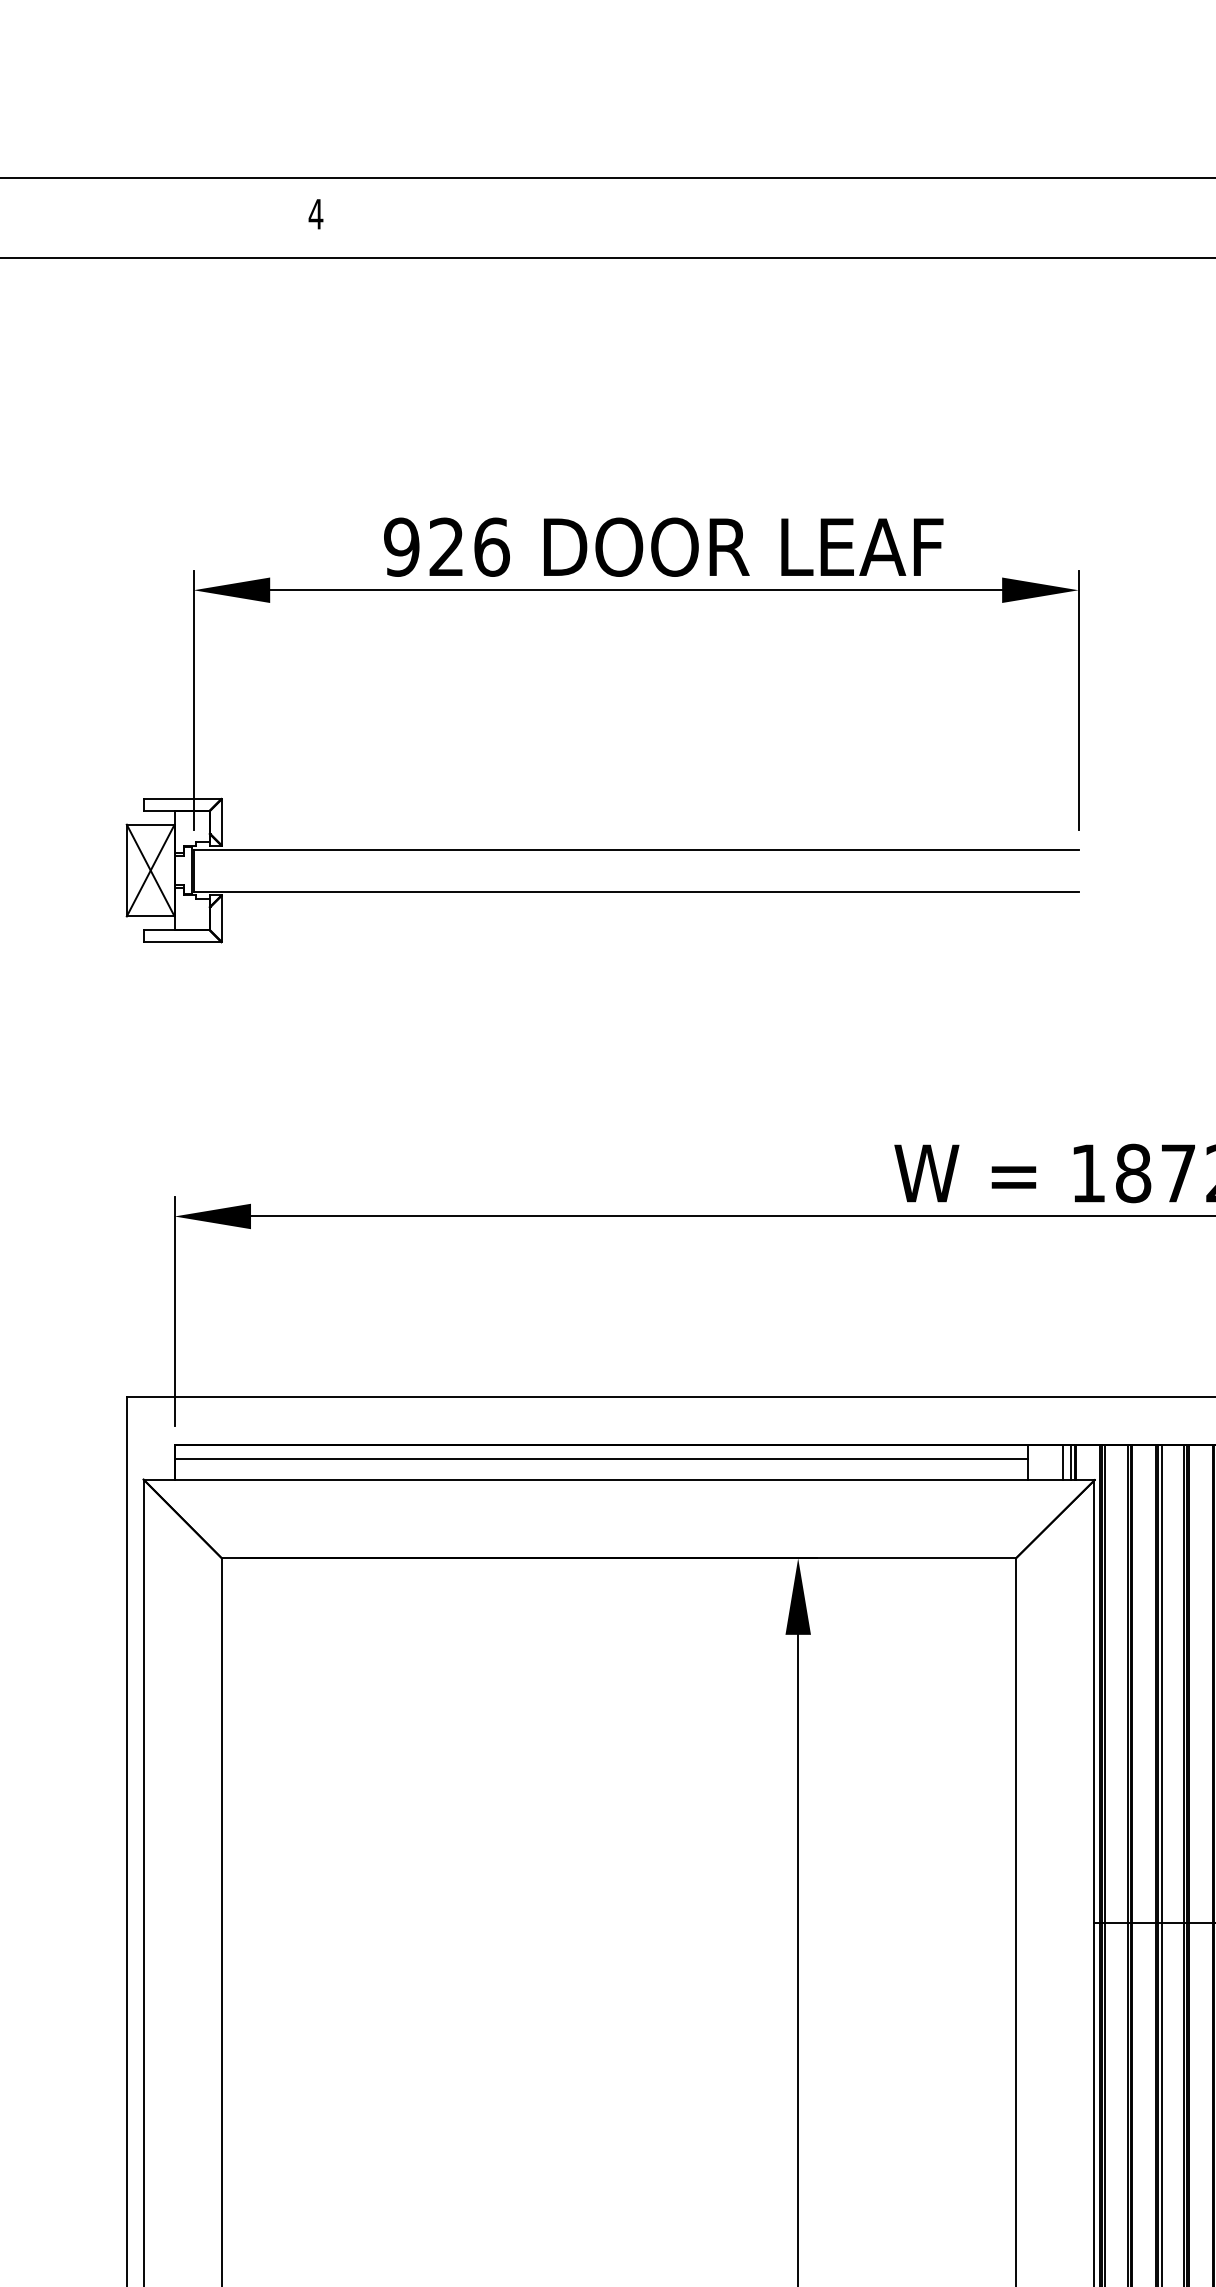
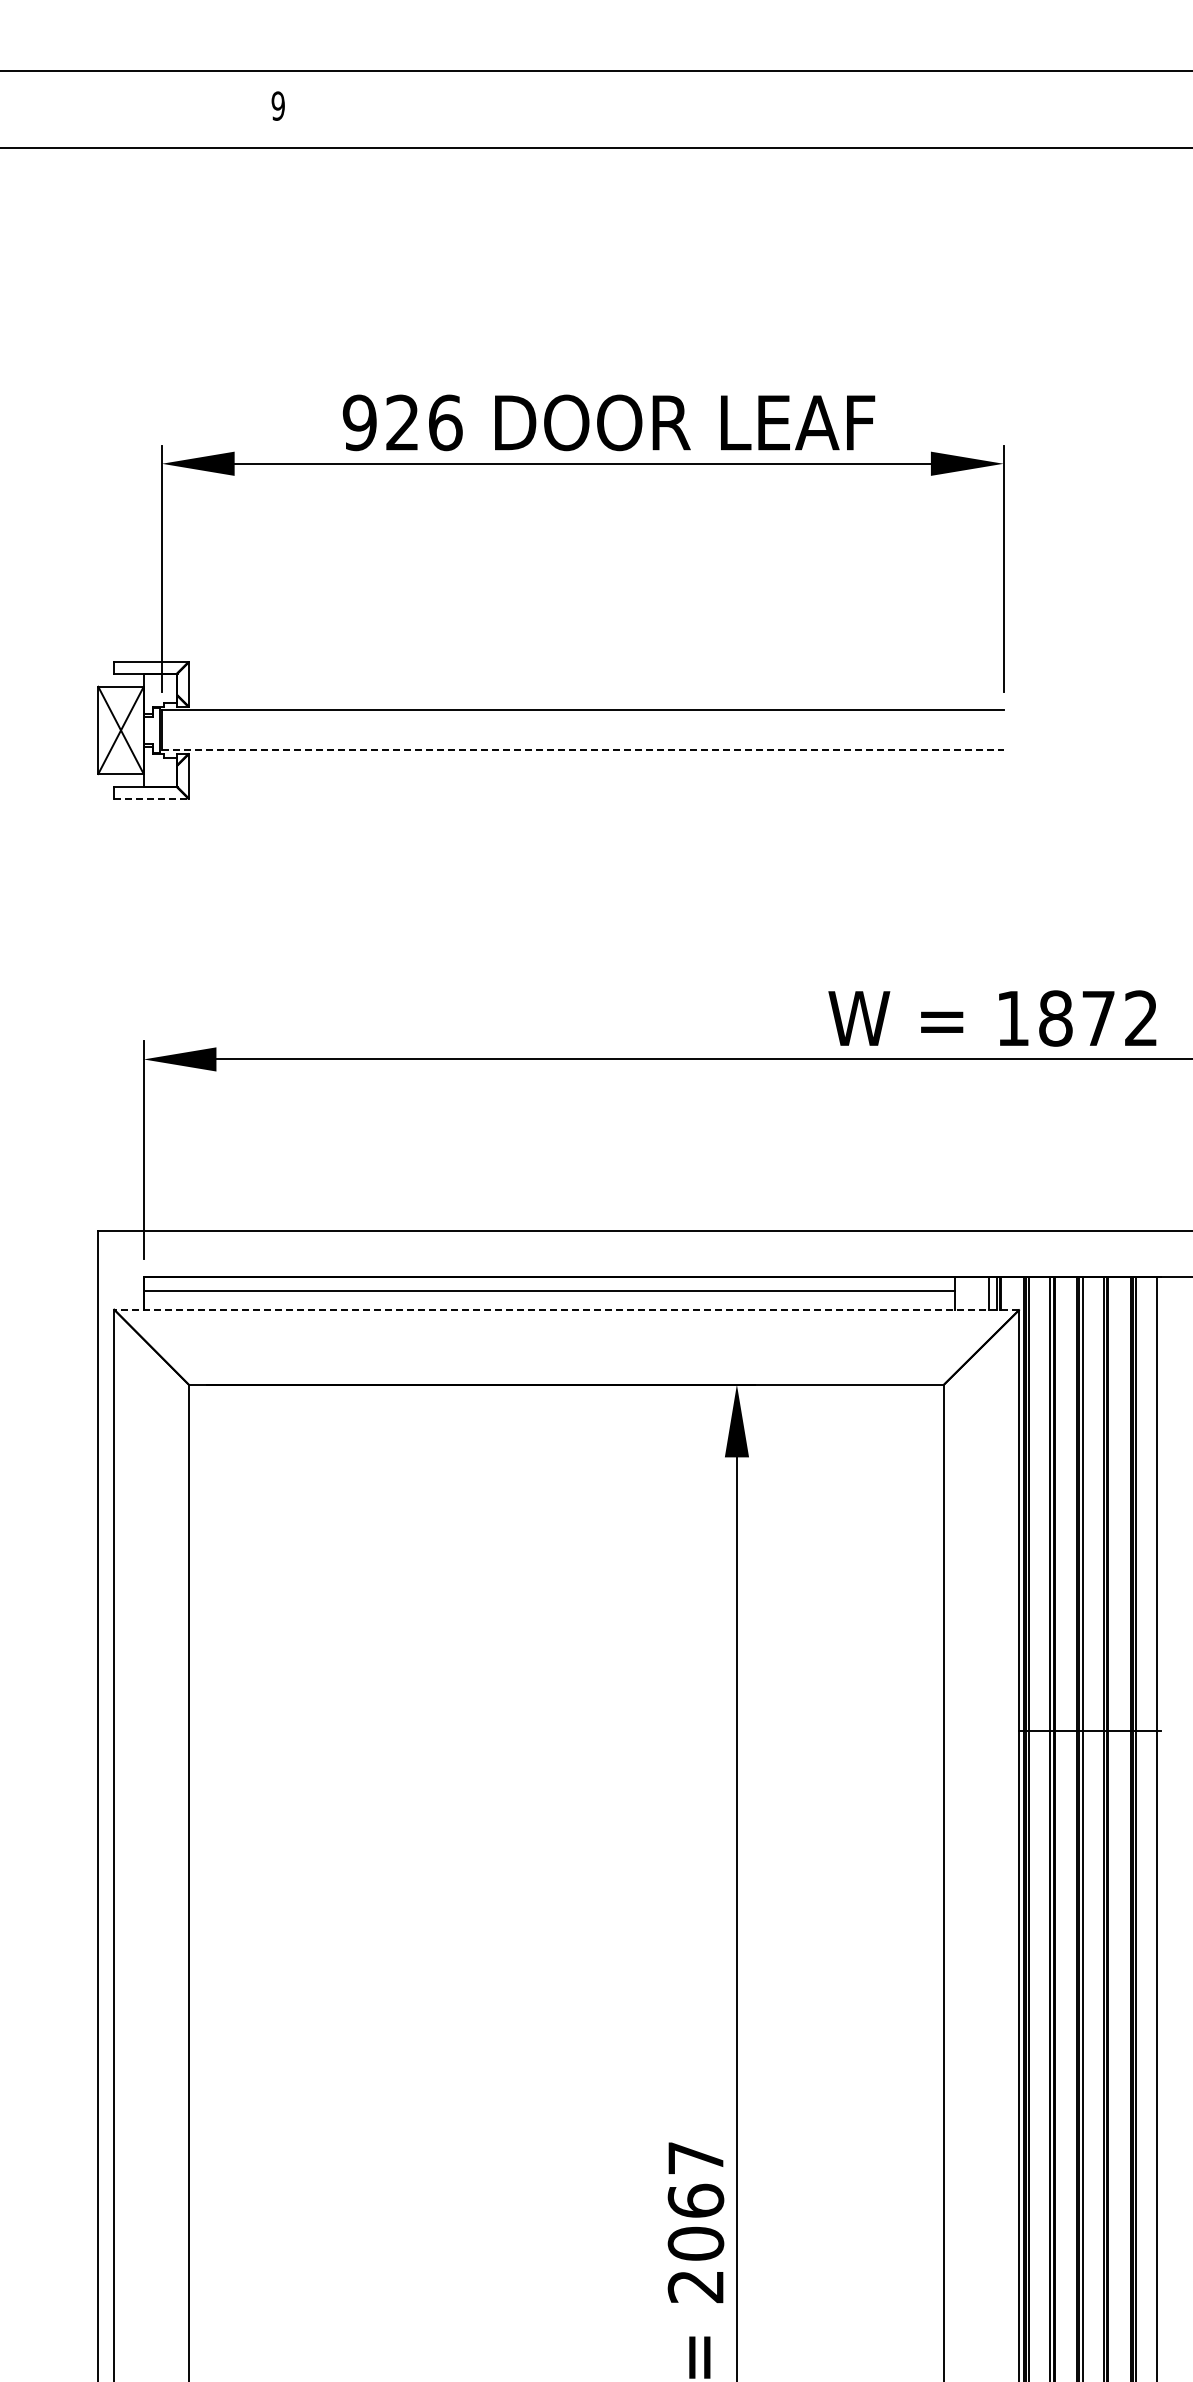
text: (316, 213) -> (278, 105), 4 -> 9
line: (635, 891) -> (582, 750), solid -> dashed
line: (182, 942) -> (151, 798), solid -> dashed
line: (619, 1480) -> (566, 1310), solid -> dashed

